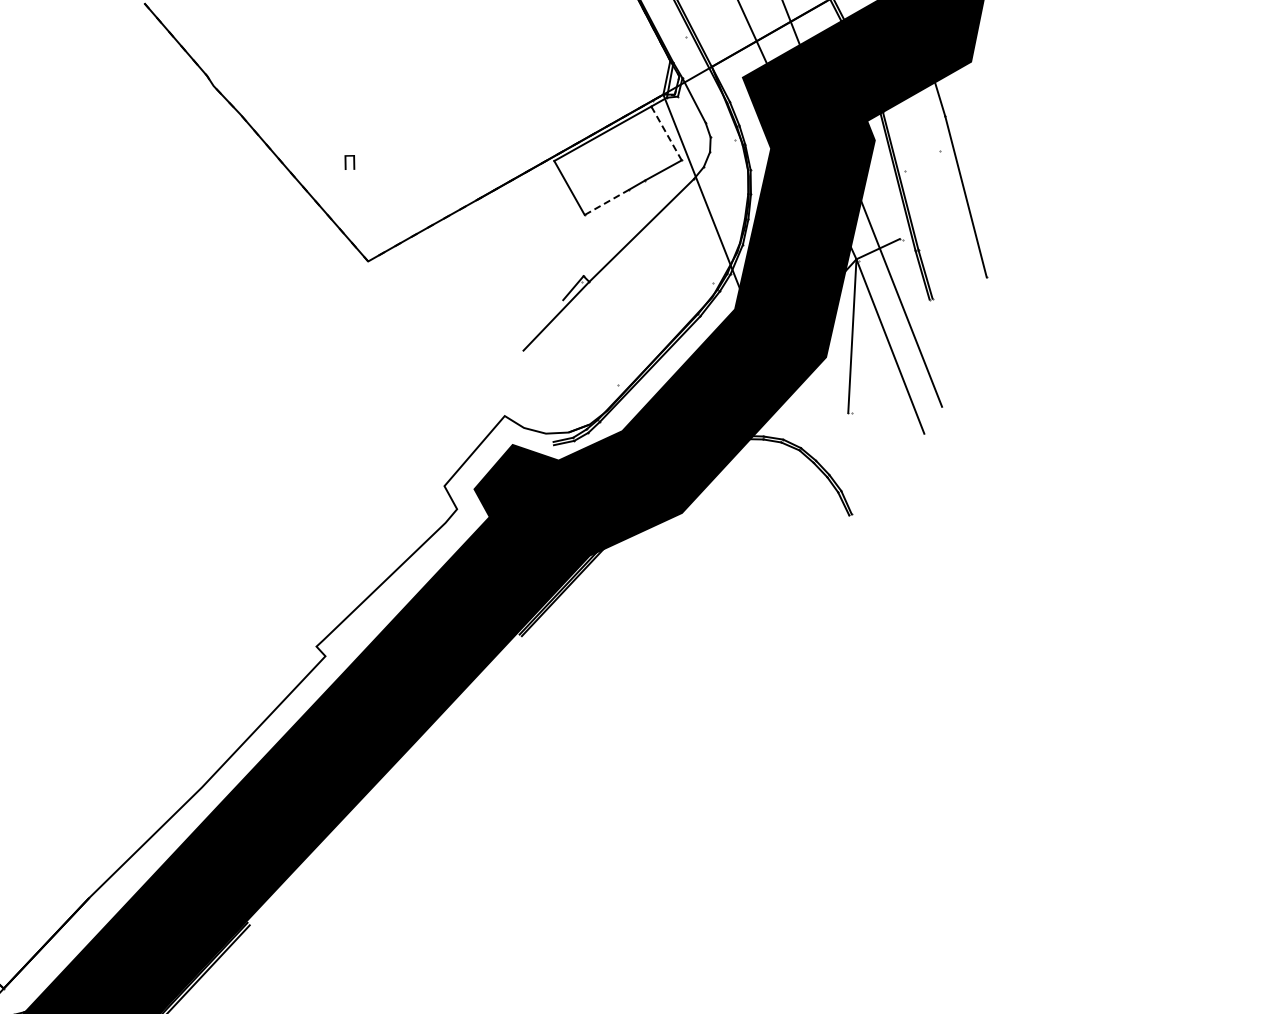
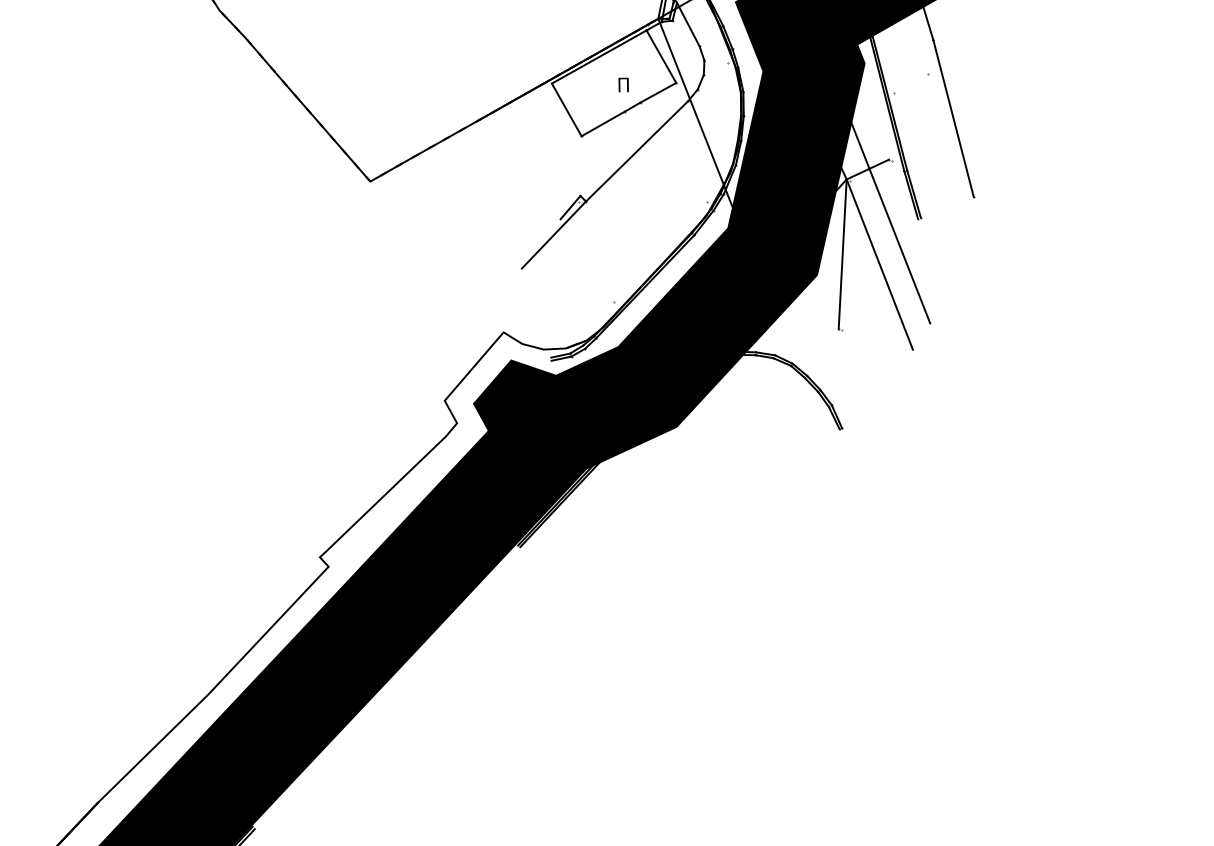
line: (666, 133) -> (661, 56), dashed -> solid
text: (349, 162) -> (623, 85), moved
line: (606, 202) -> (602, 124), dashed -> solid

